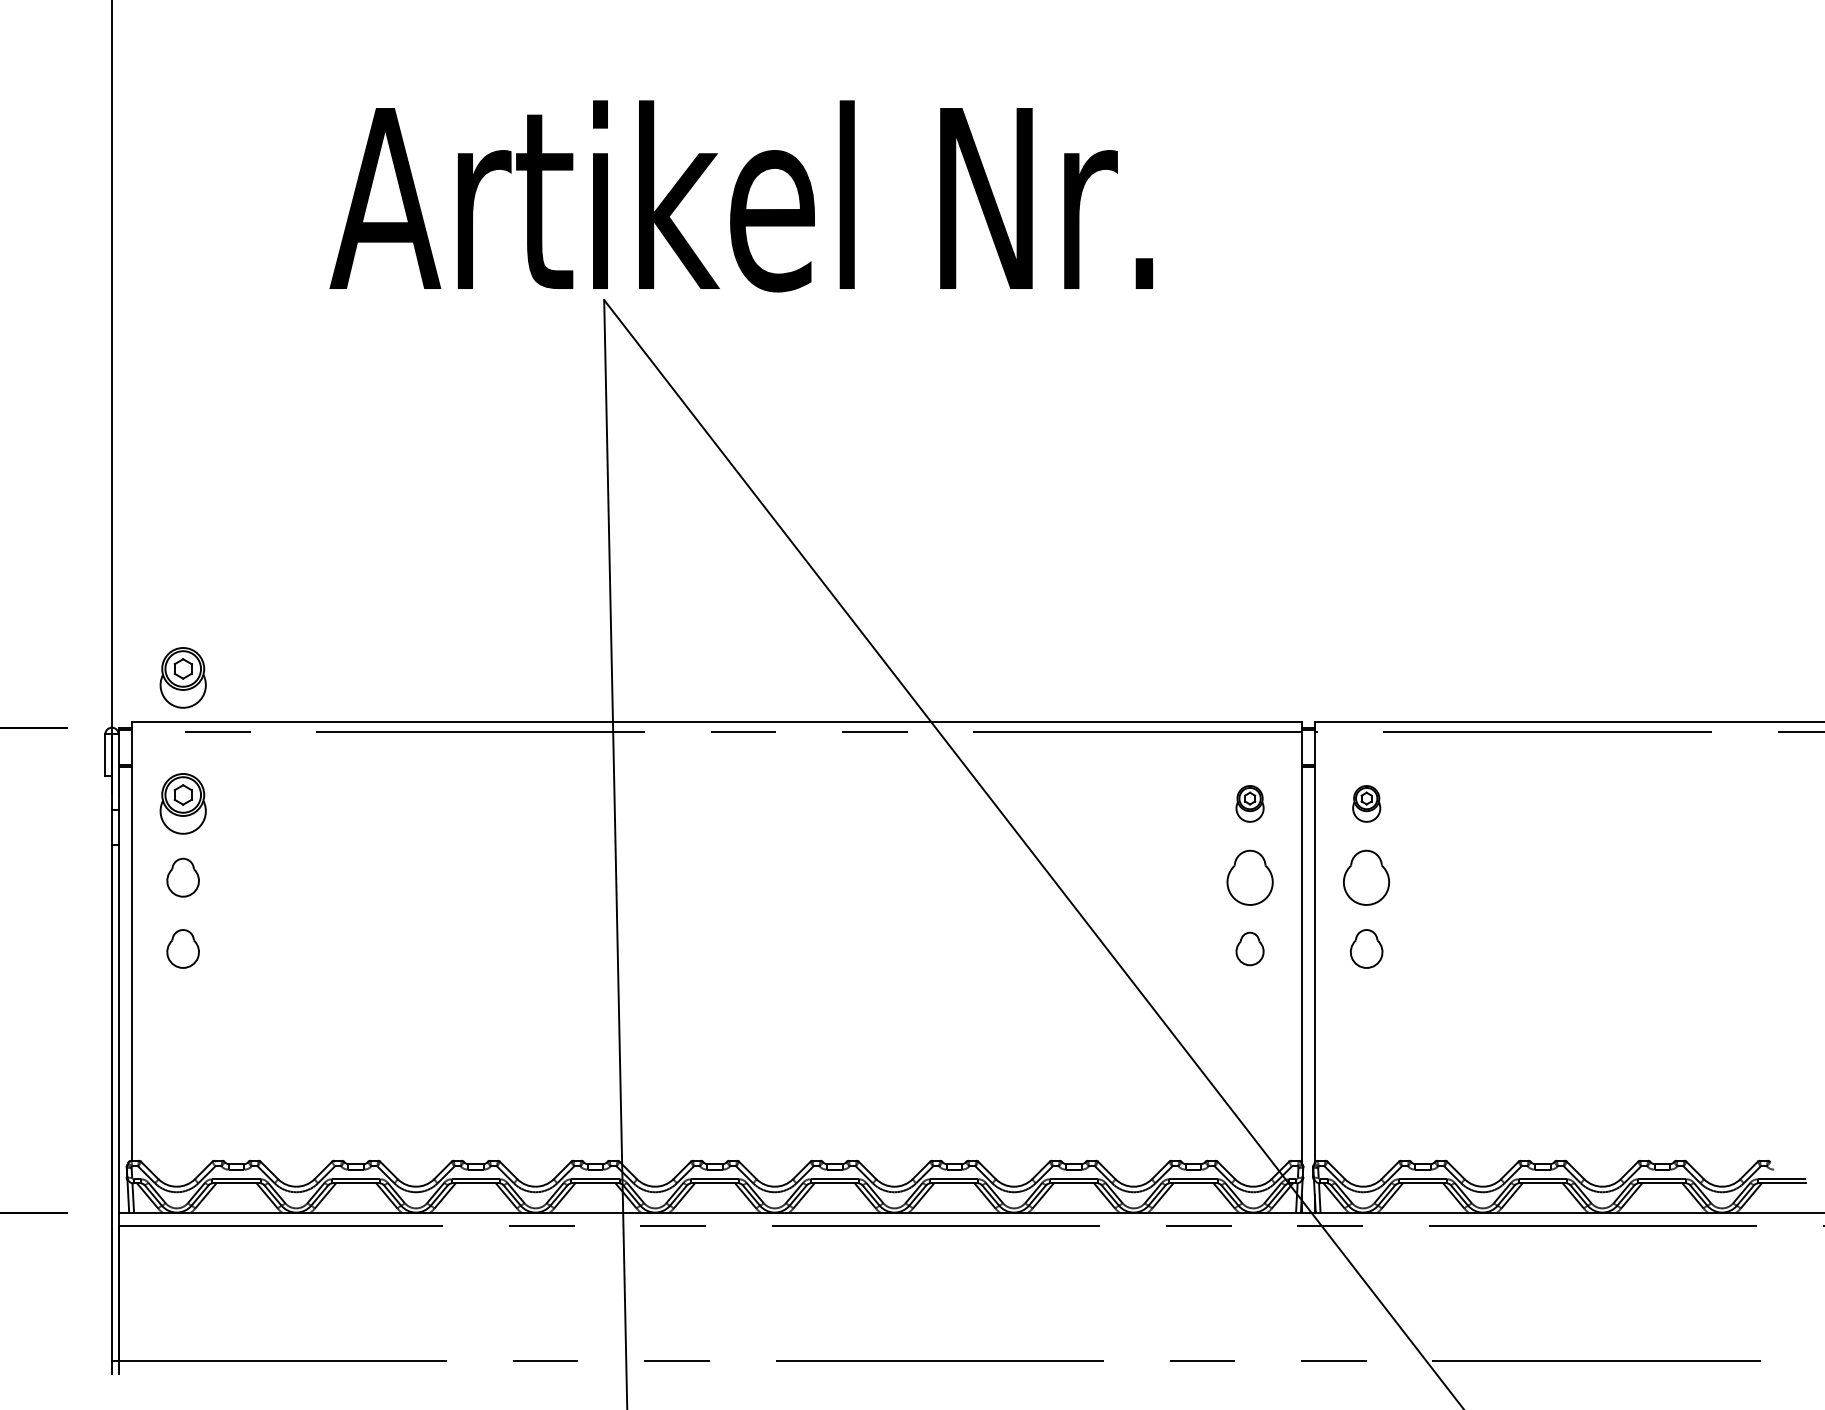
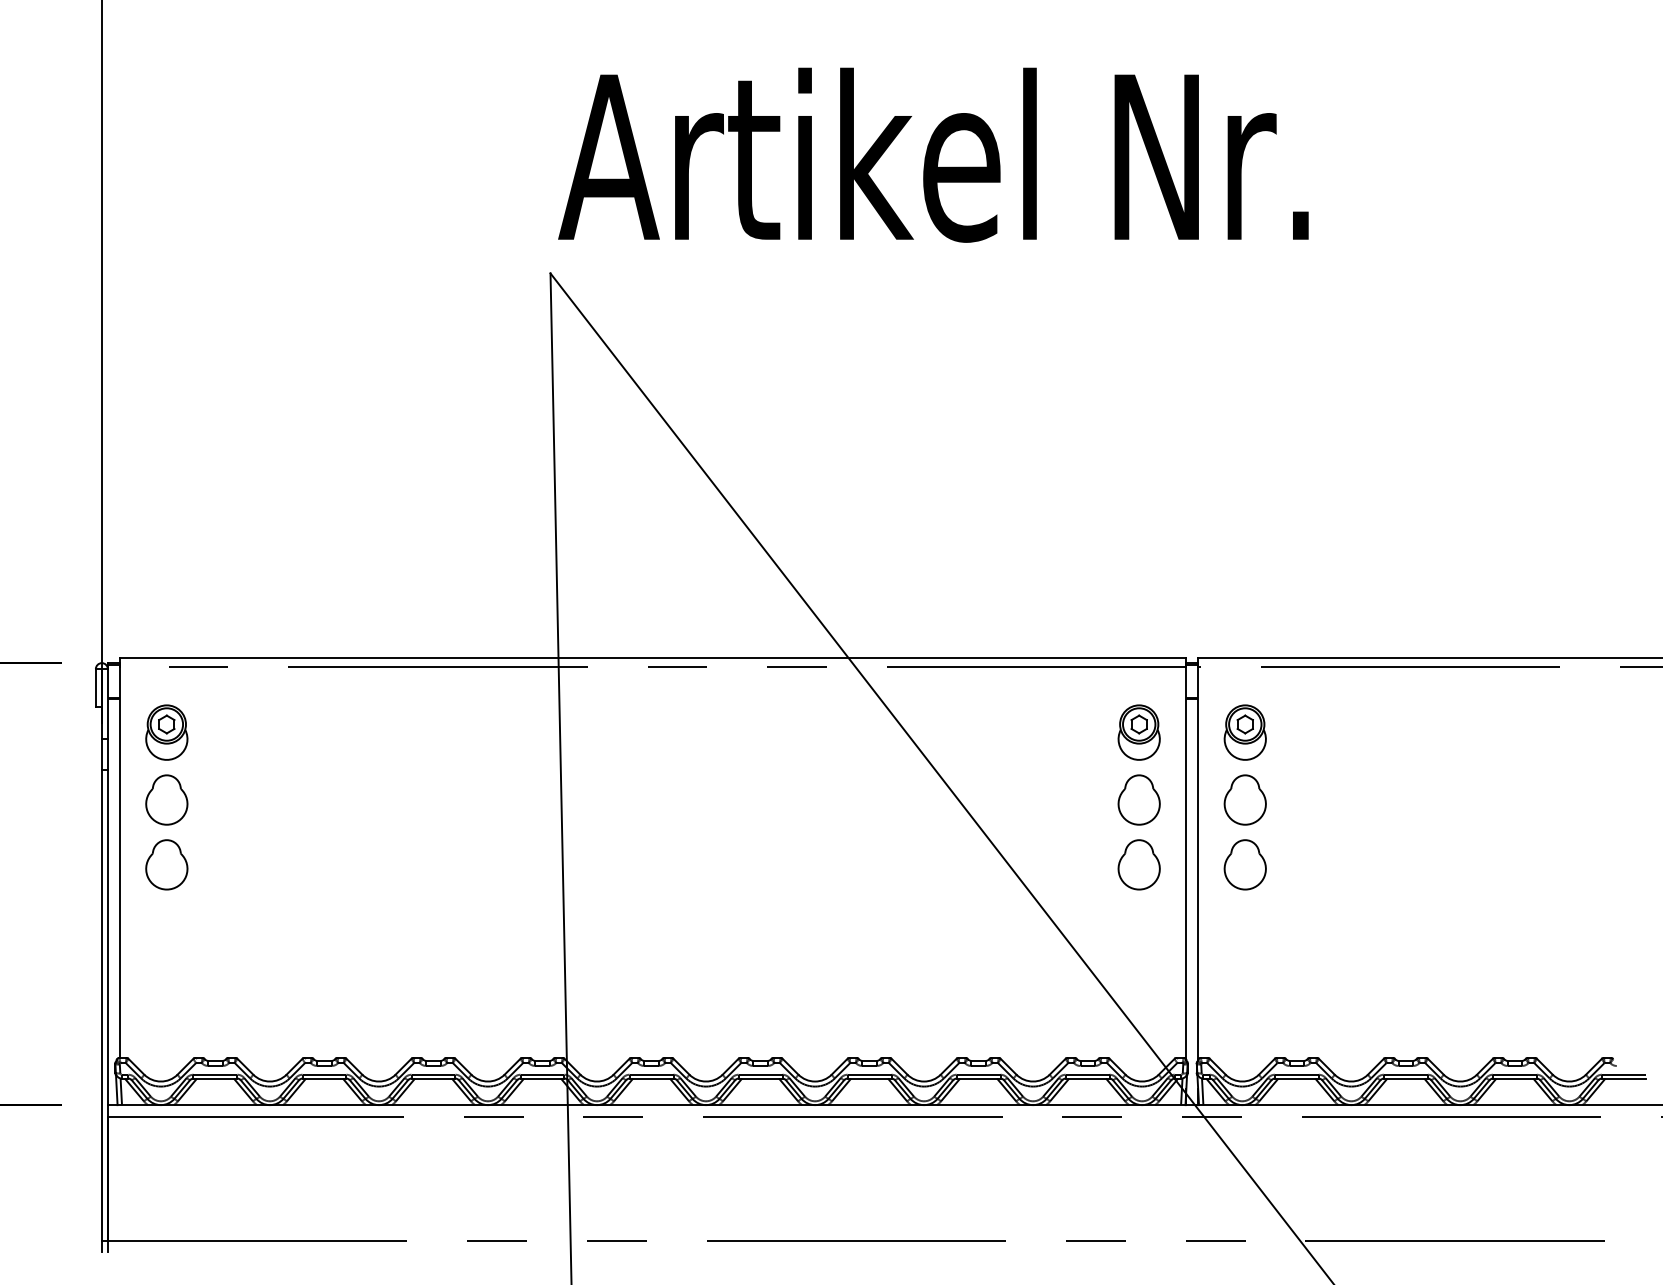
text: (740, 196) -> (932, 155), moved
part: (182, 677) -> (166, 617), removed
part: (1249, 803) -> (1138, 732), size x1.67
part: (1366, 803) -> (1245, 732), size x1.67
part: (182, 877) -> (166, 799), size x1.43
part: (182, 948) -> (166, 864), size x1.43
part: (1249, 948) -> (1138, 864), size x1.67
part: (1366, 948) -> (1245, 864), size x1.43

